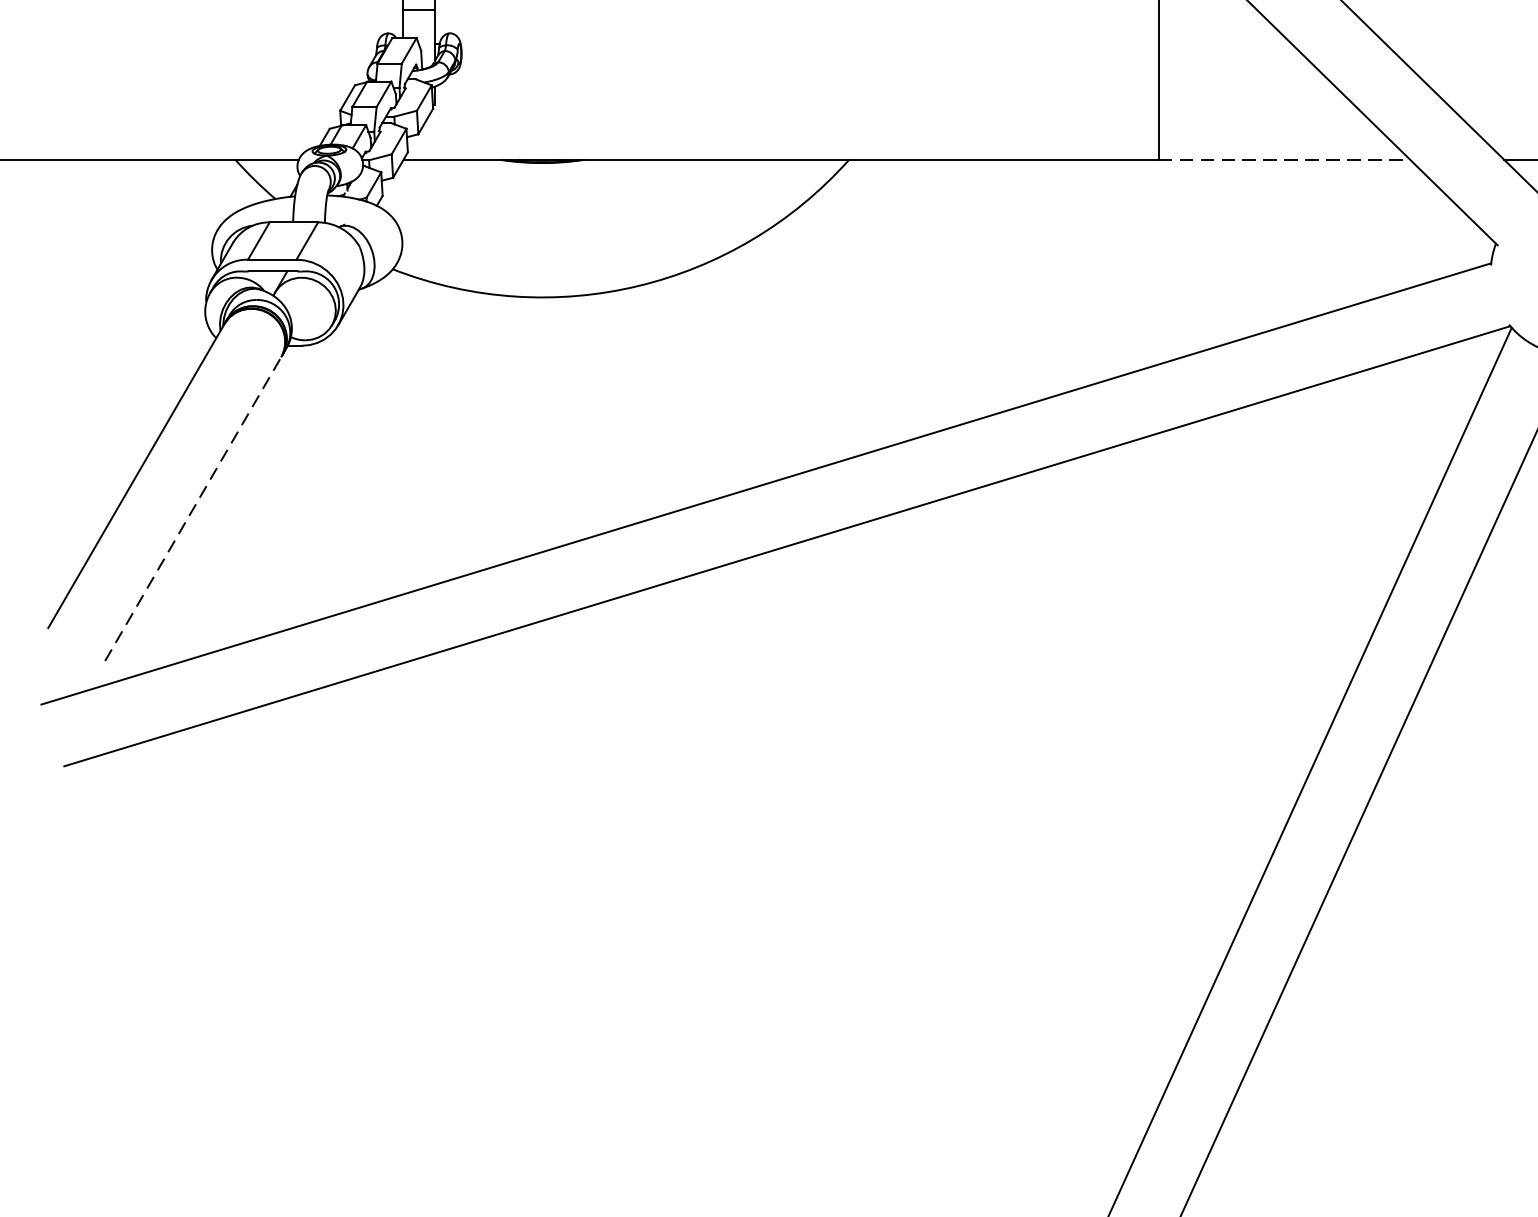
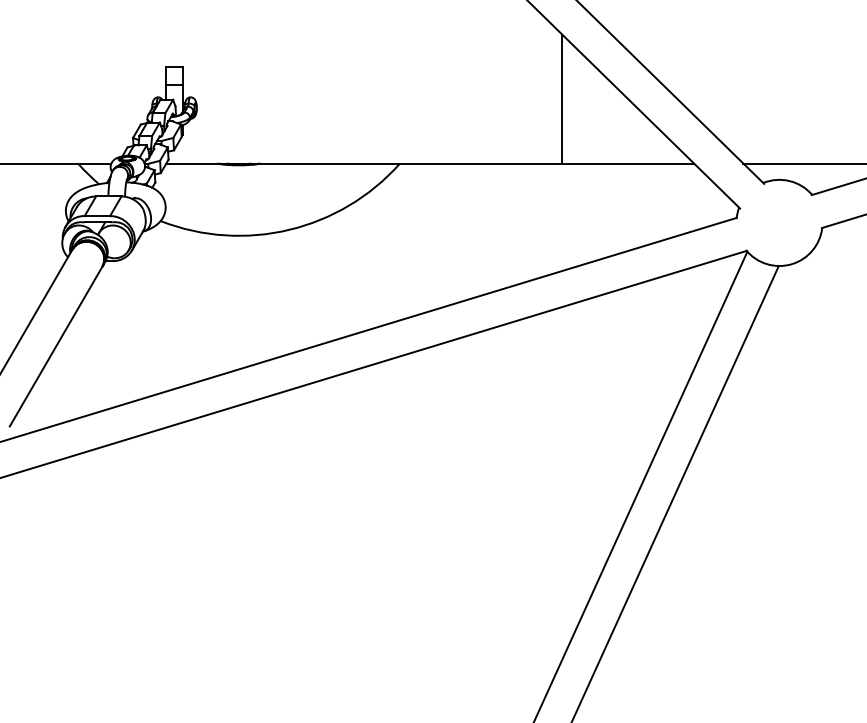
line: (1284, 159) -> (628, 163), dashed -> solid
line: (194, 508) -> (56, 346), dashed -> solid

